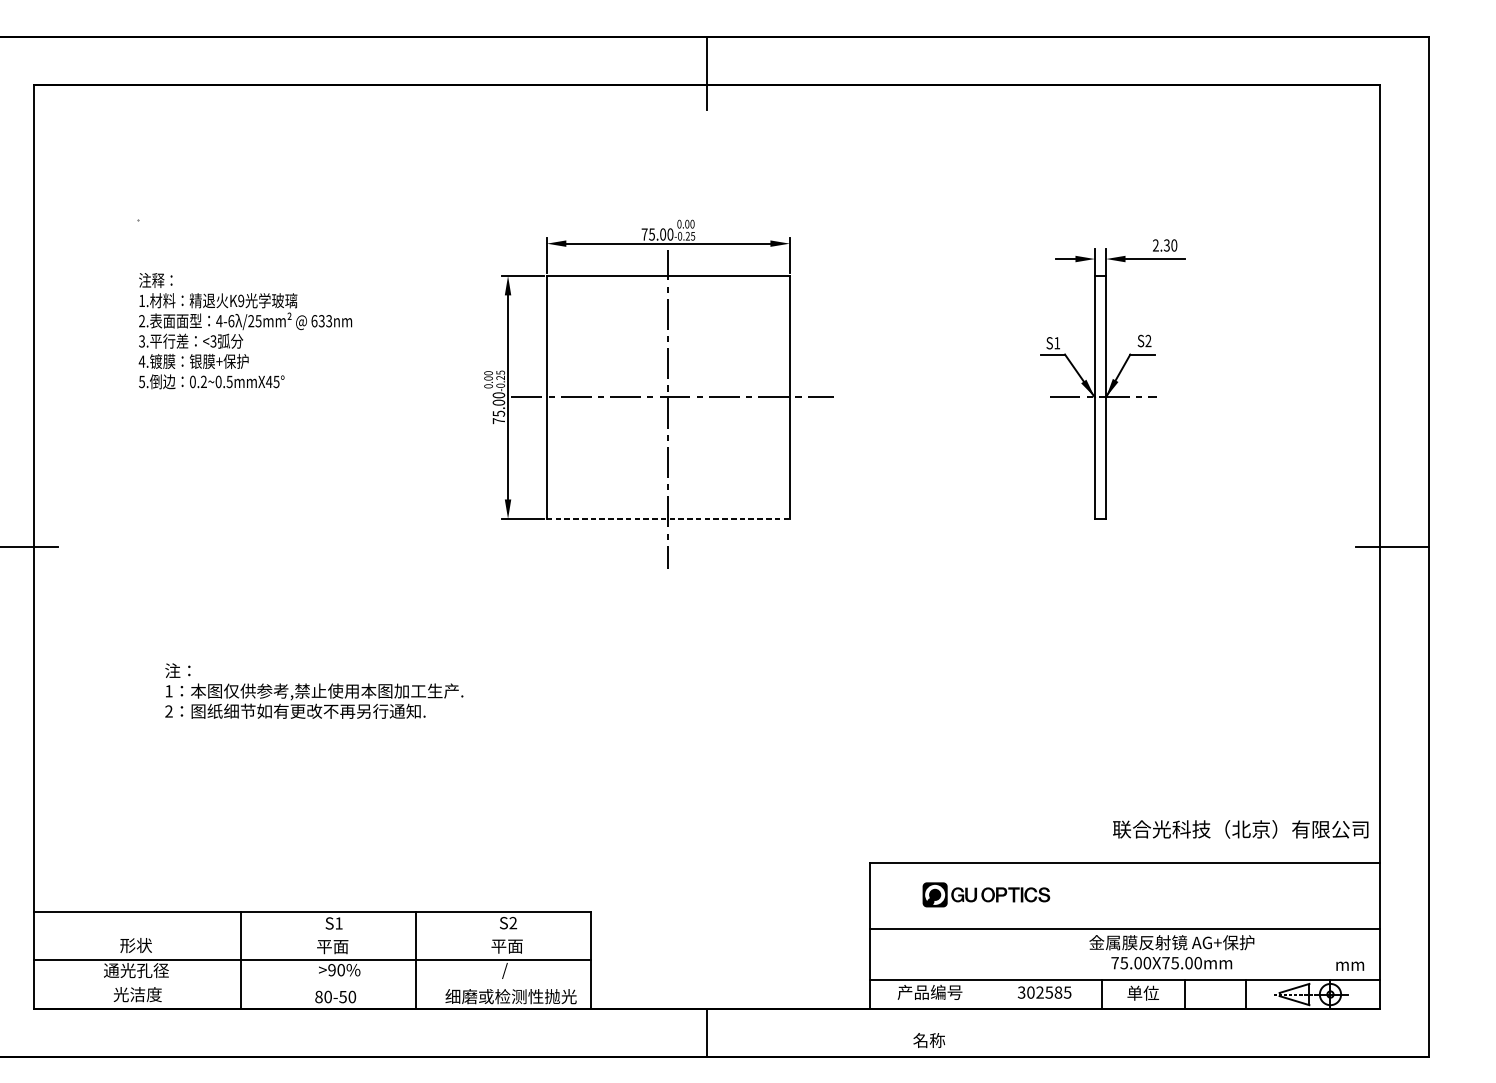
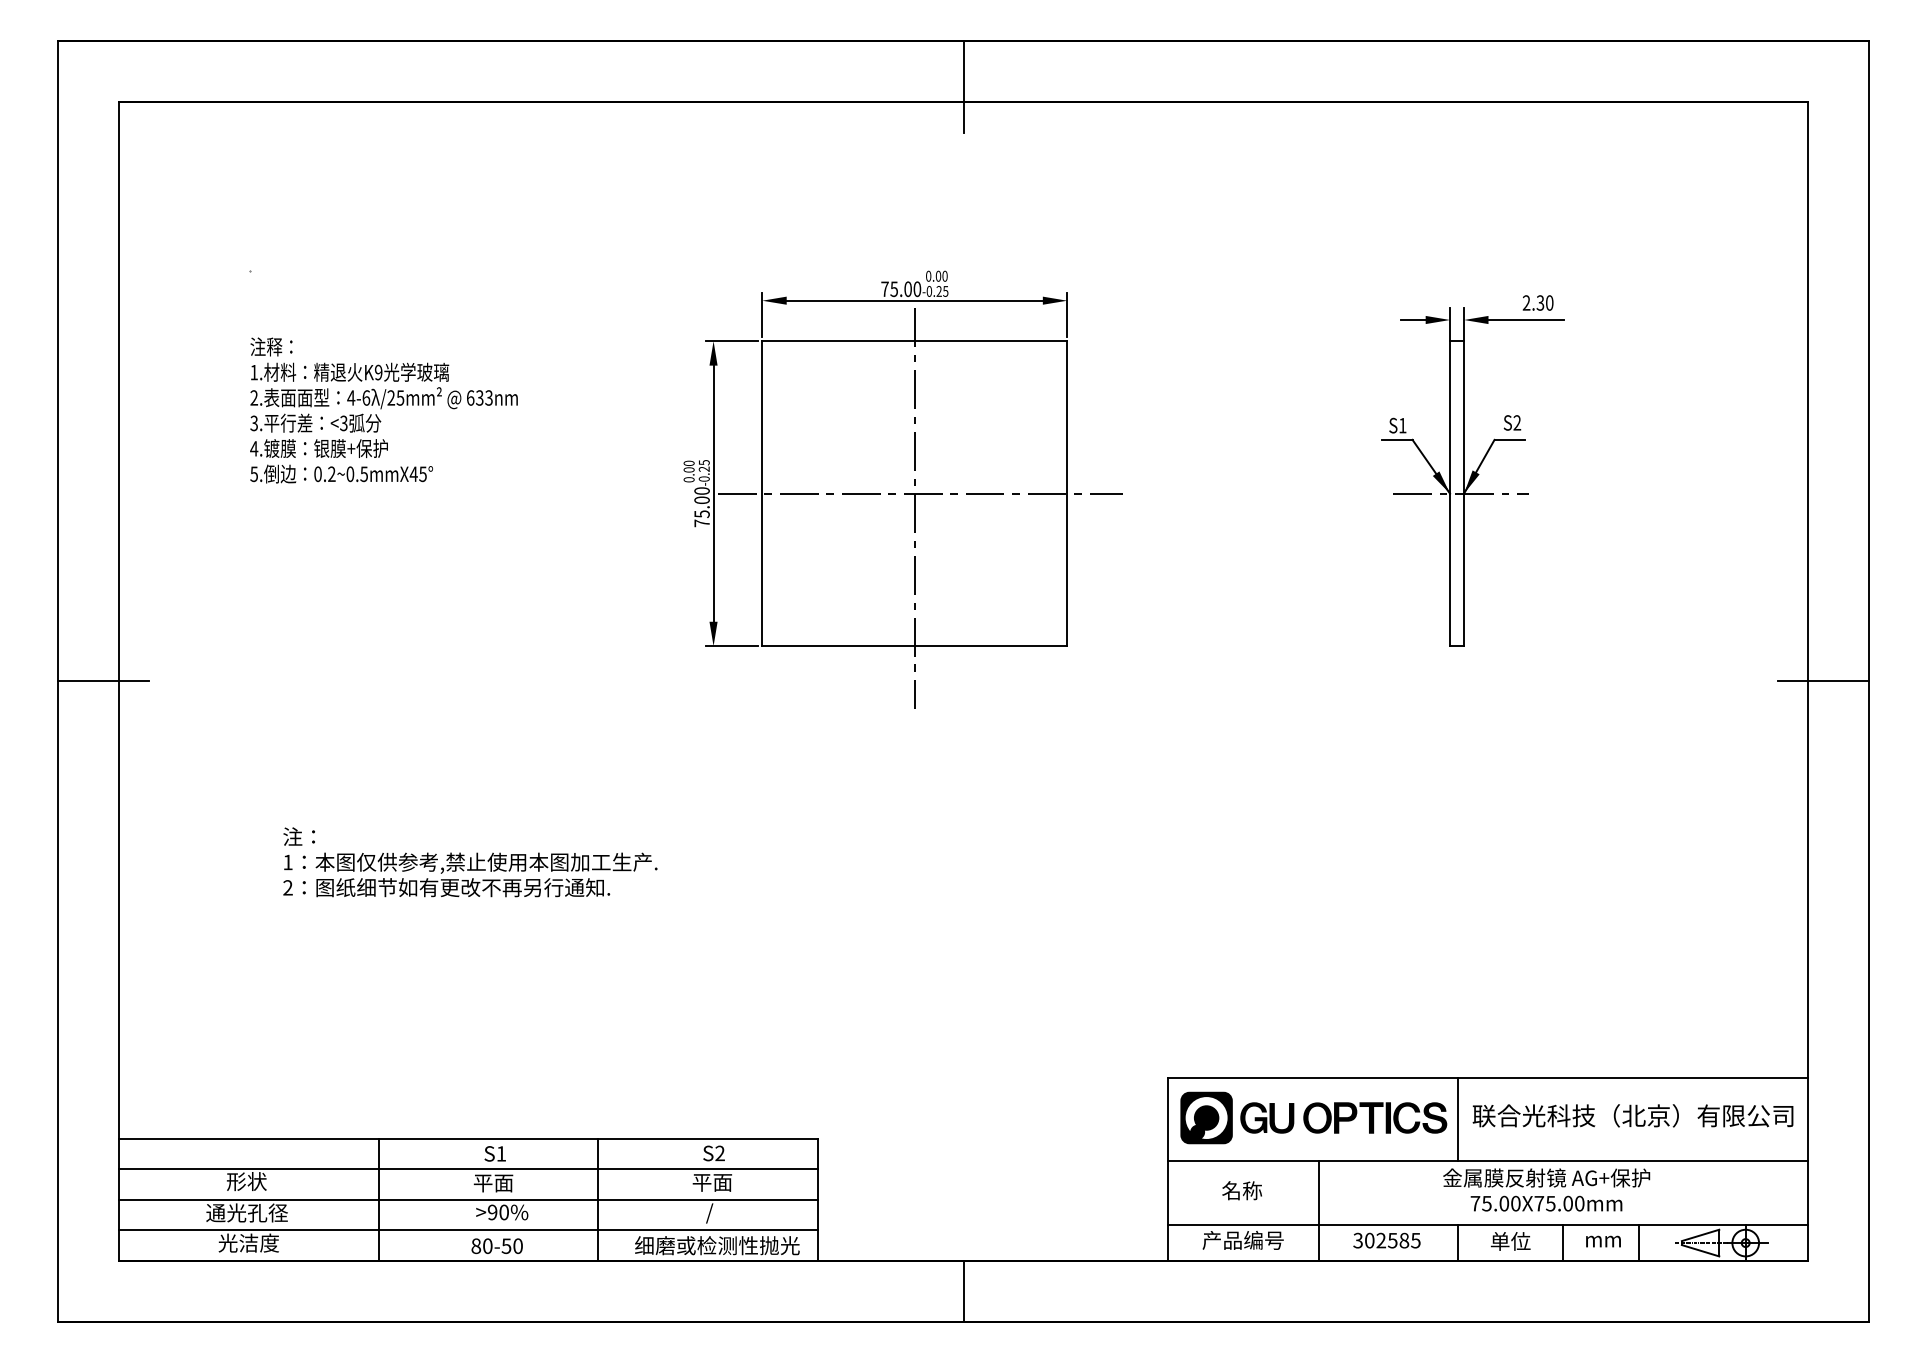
line: (668, 519) -> (915, 646), dashed -> solid
text: (1240, 829) -> (1632, 1115), moved
part: (986, 894) -> (1313, 1117), size x1.67
line: (1101, 895) -> (1458, 1118), added
line: (312, 935) -> (468, 1169), added
text: (1350, 966) -> (1603, 1241), moved
line: (990, 968) -> (1318, 1210), added
line: (312, 984) -> (468, 1230), added
text: (928, 1040) -> (1241, 1190), moved

